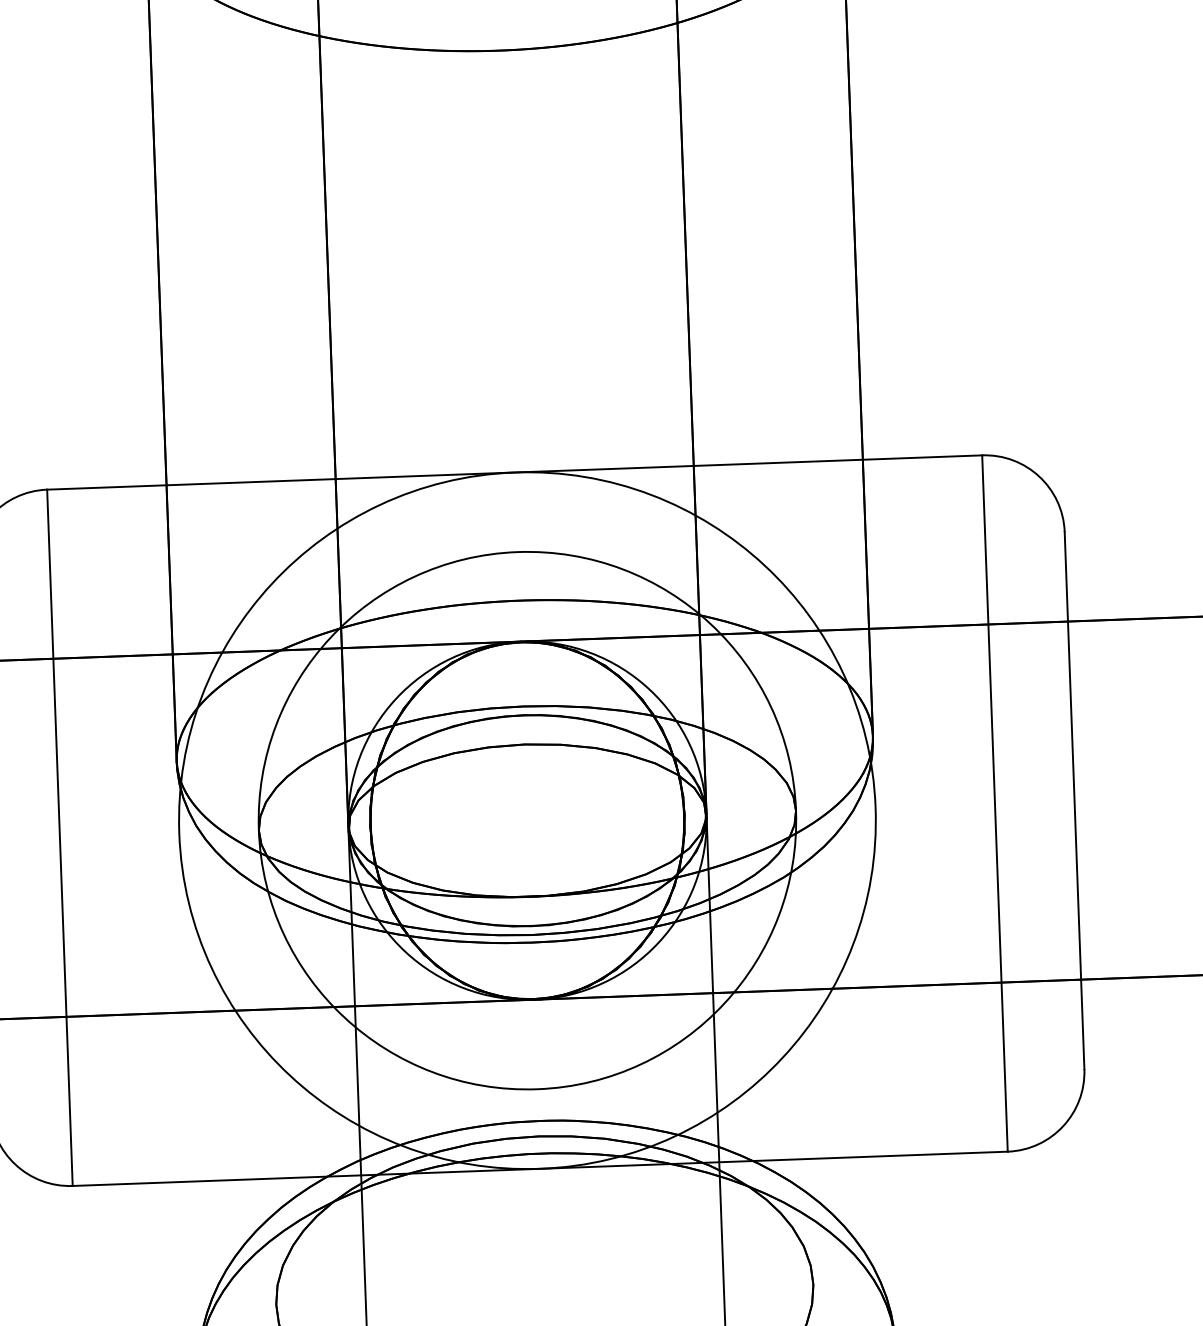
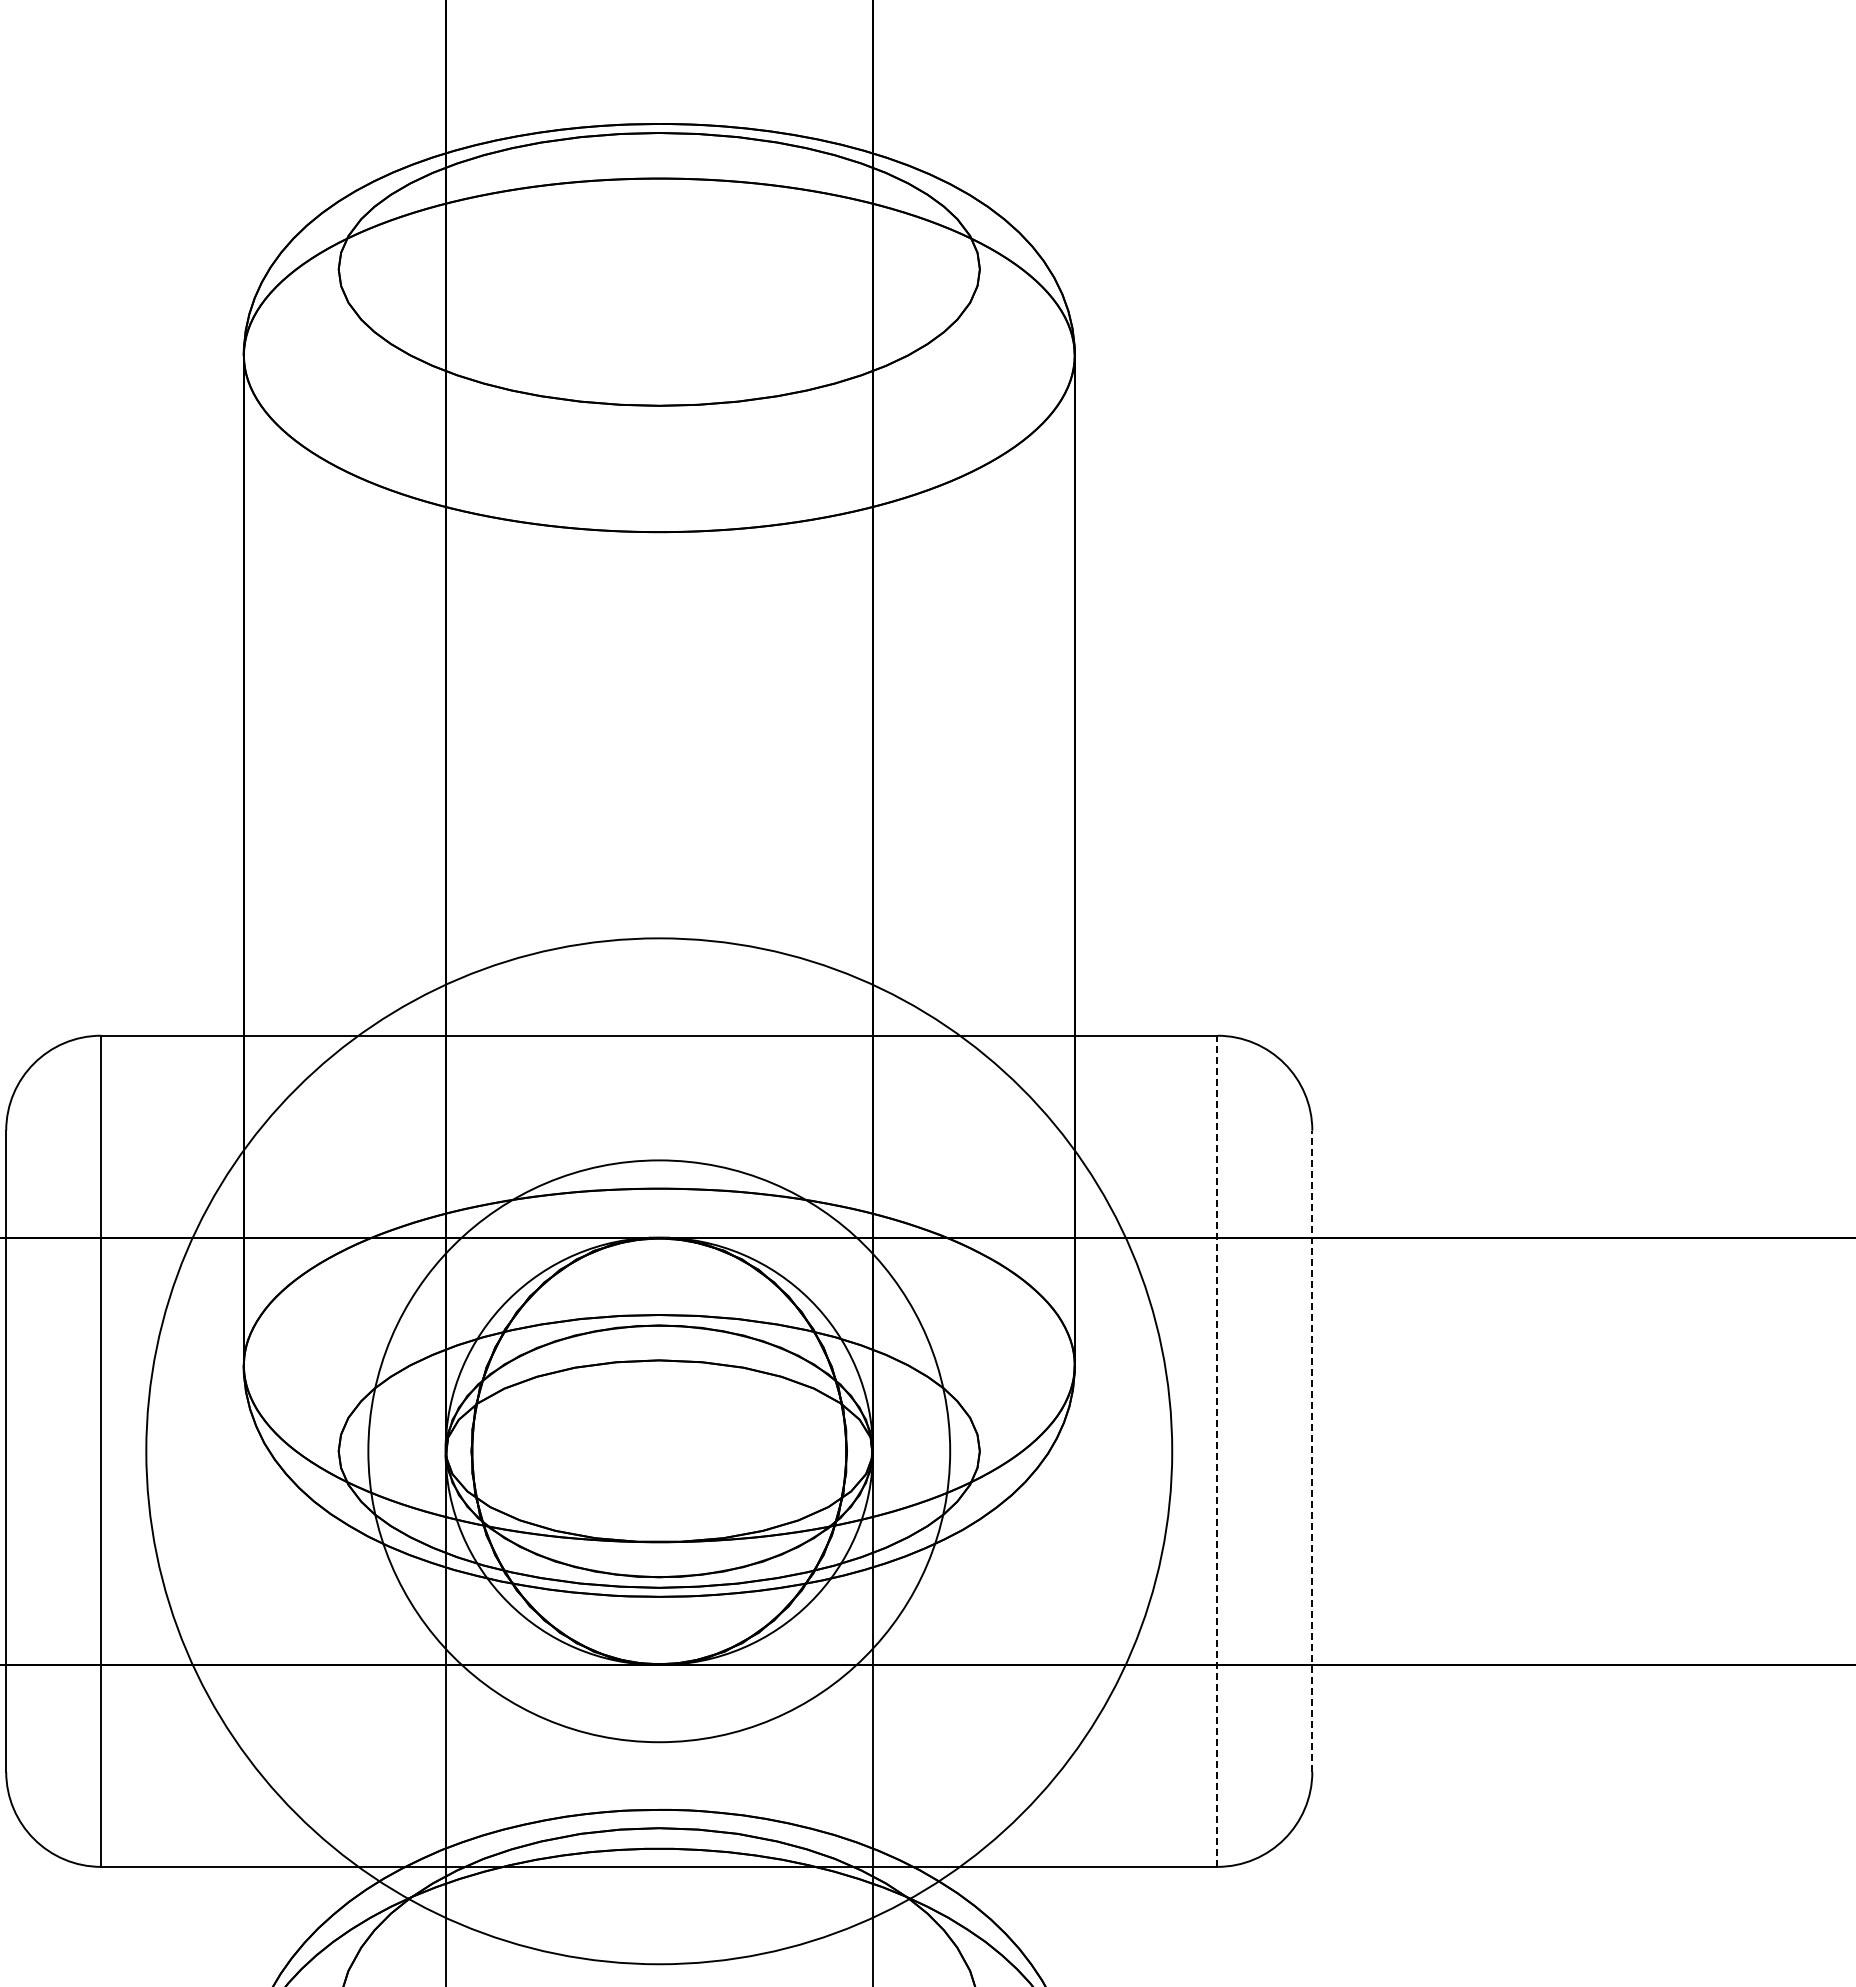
line: (1074, 800) -> (1312, 1451), solid -> dashed
line: (995, 803) -> (1217, 1451), solid -> dashed
circle: (526, 820) -> (658, 1450), size x0.7
circle: (526, 820) -> (658, 1450), size x1.6

